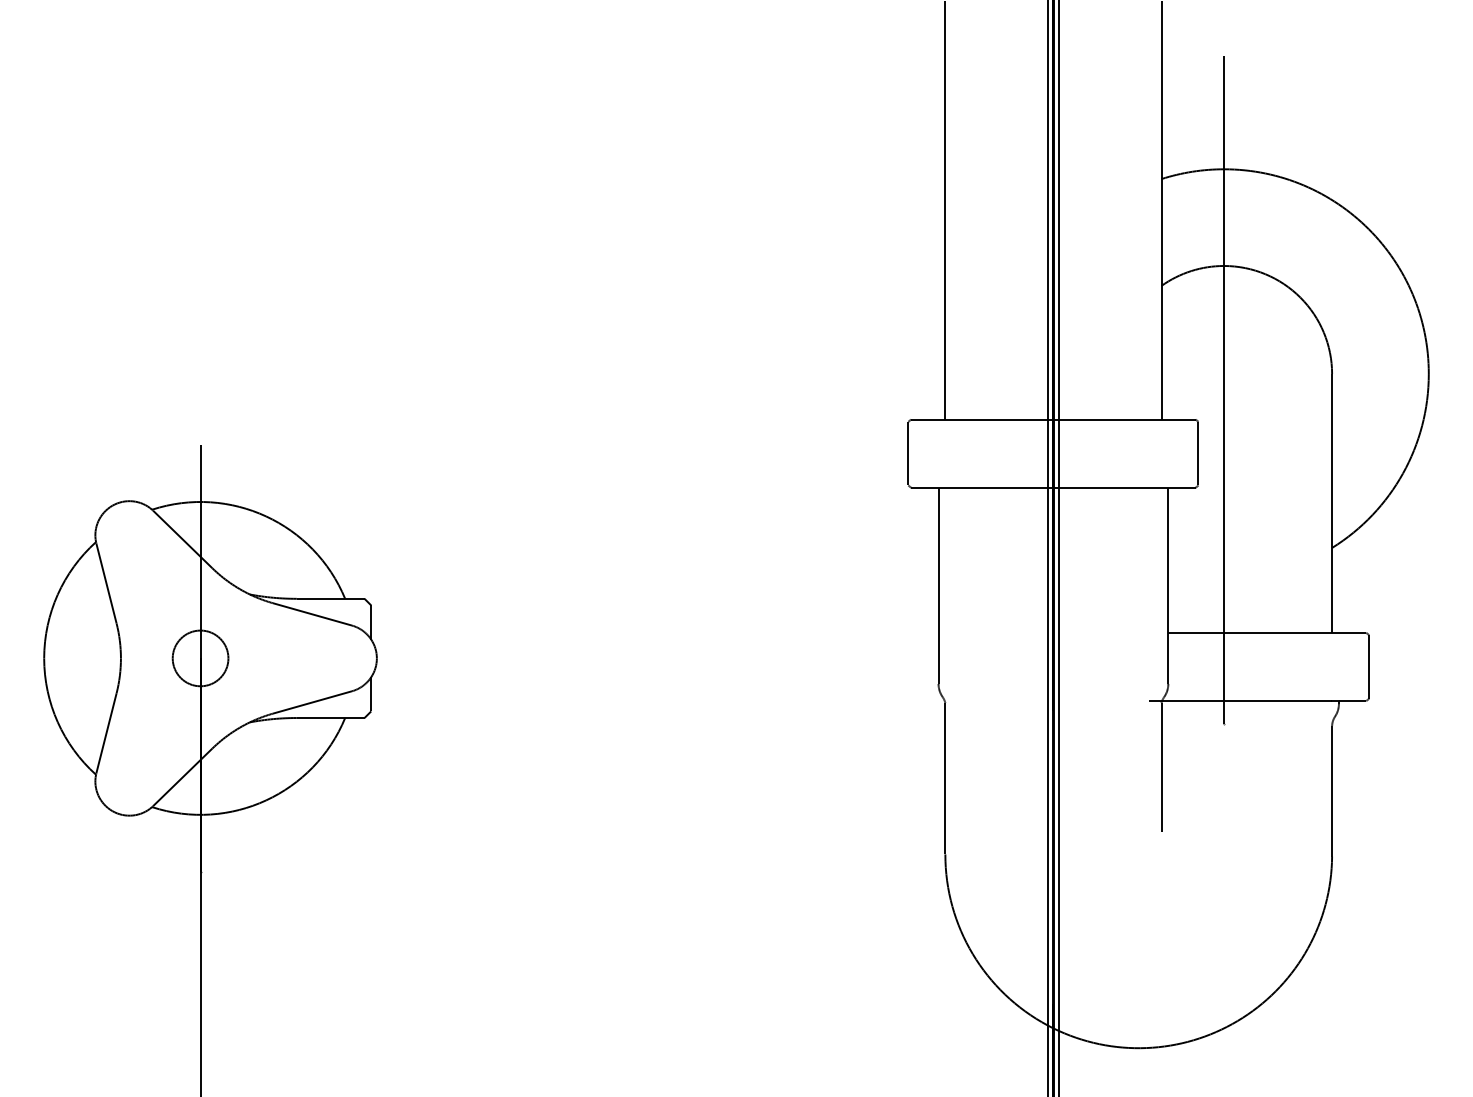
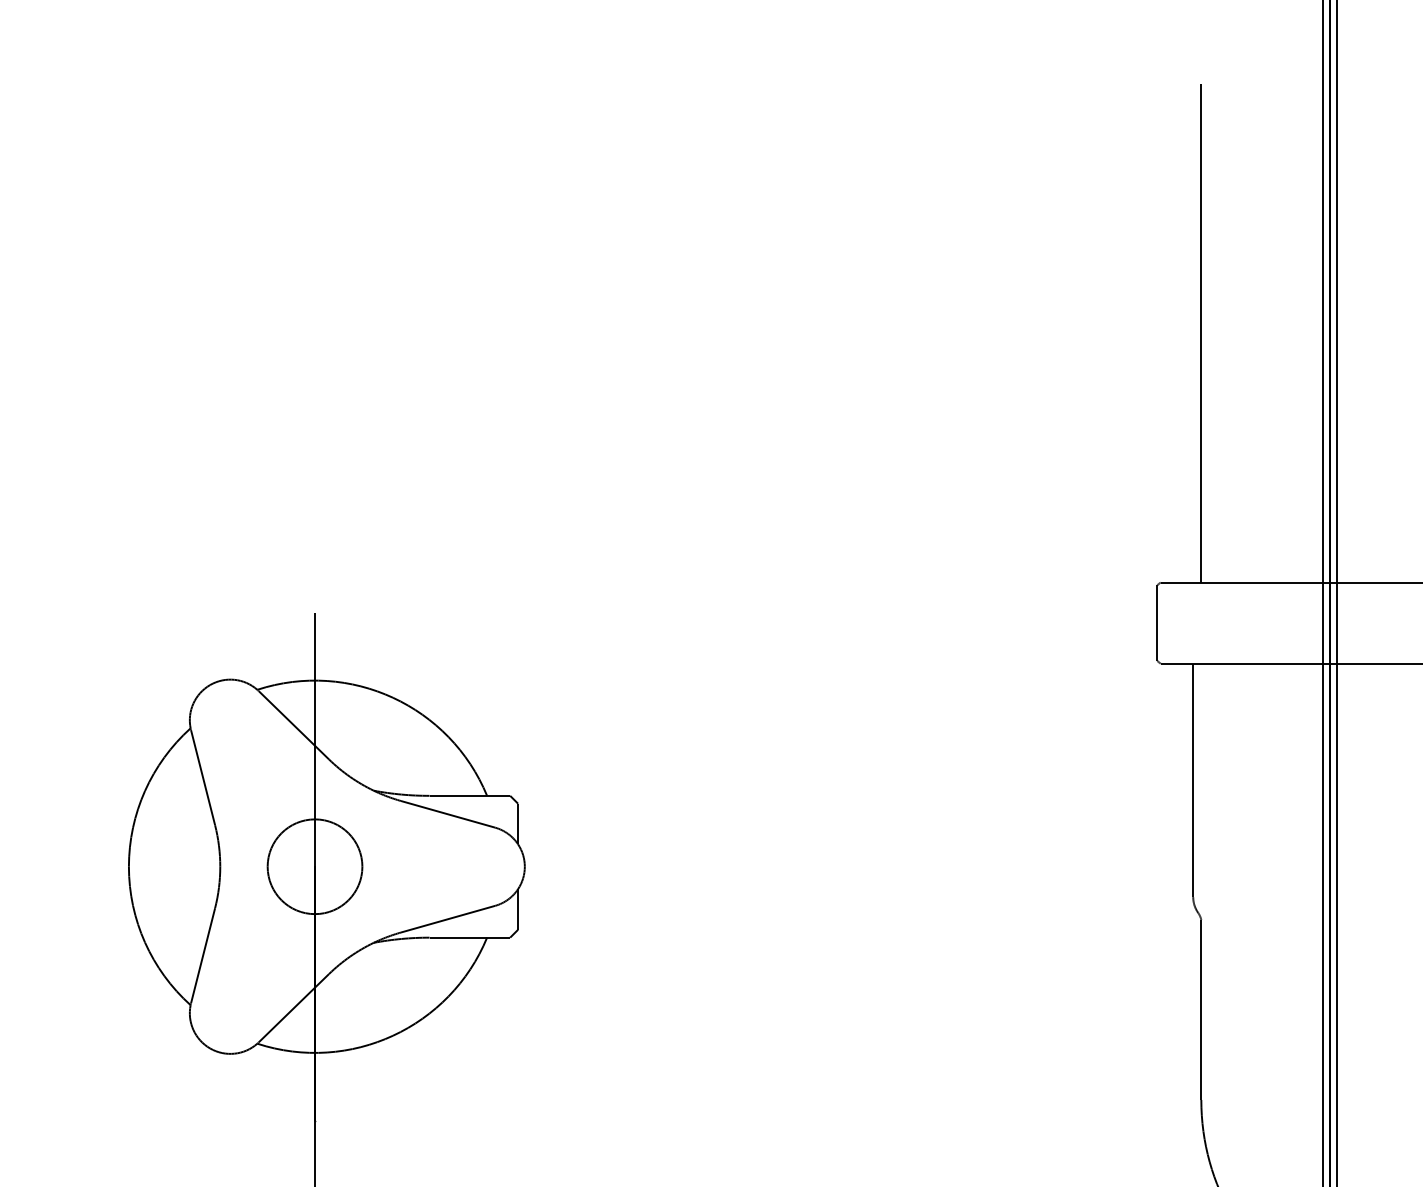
circle: (200, 658) -> (314, 866), size x1.43

